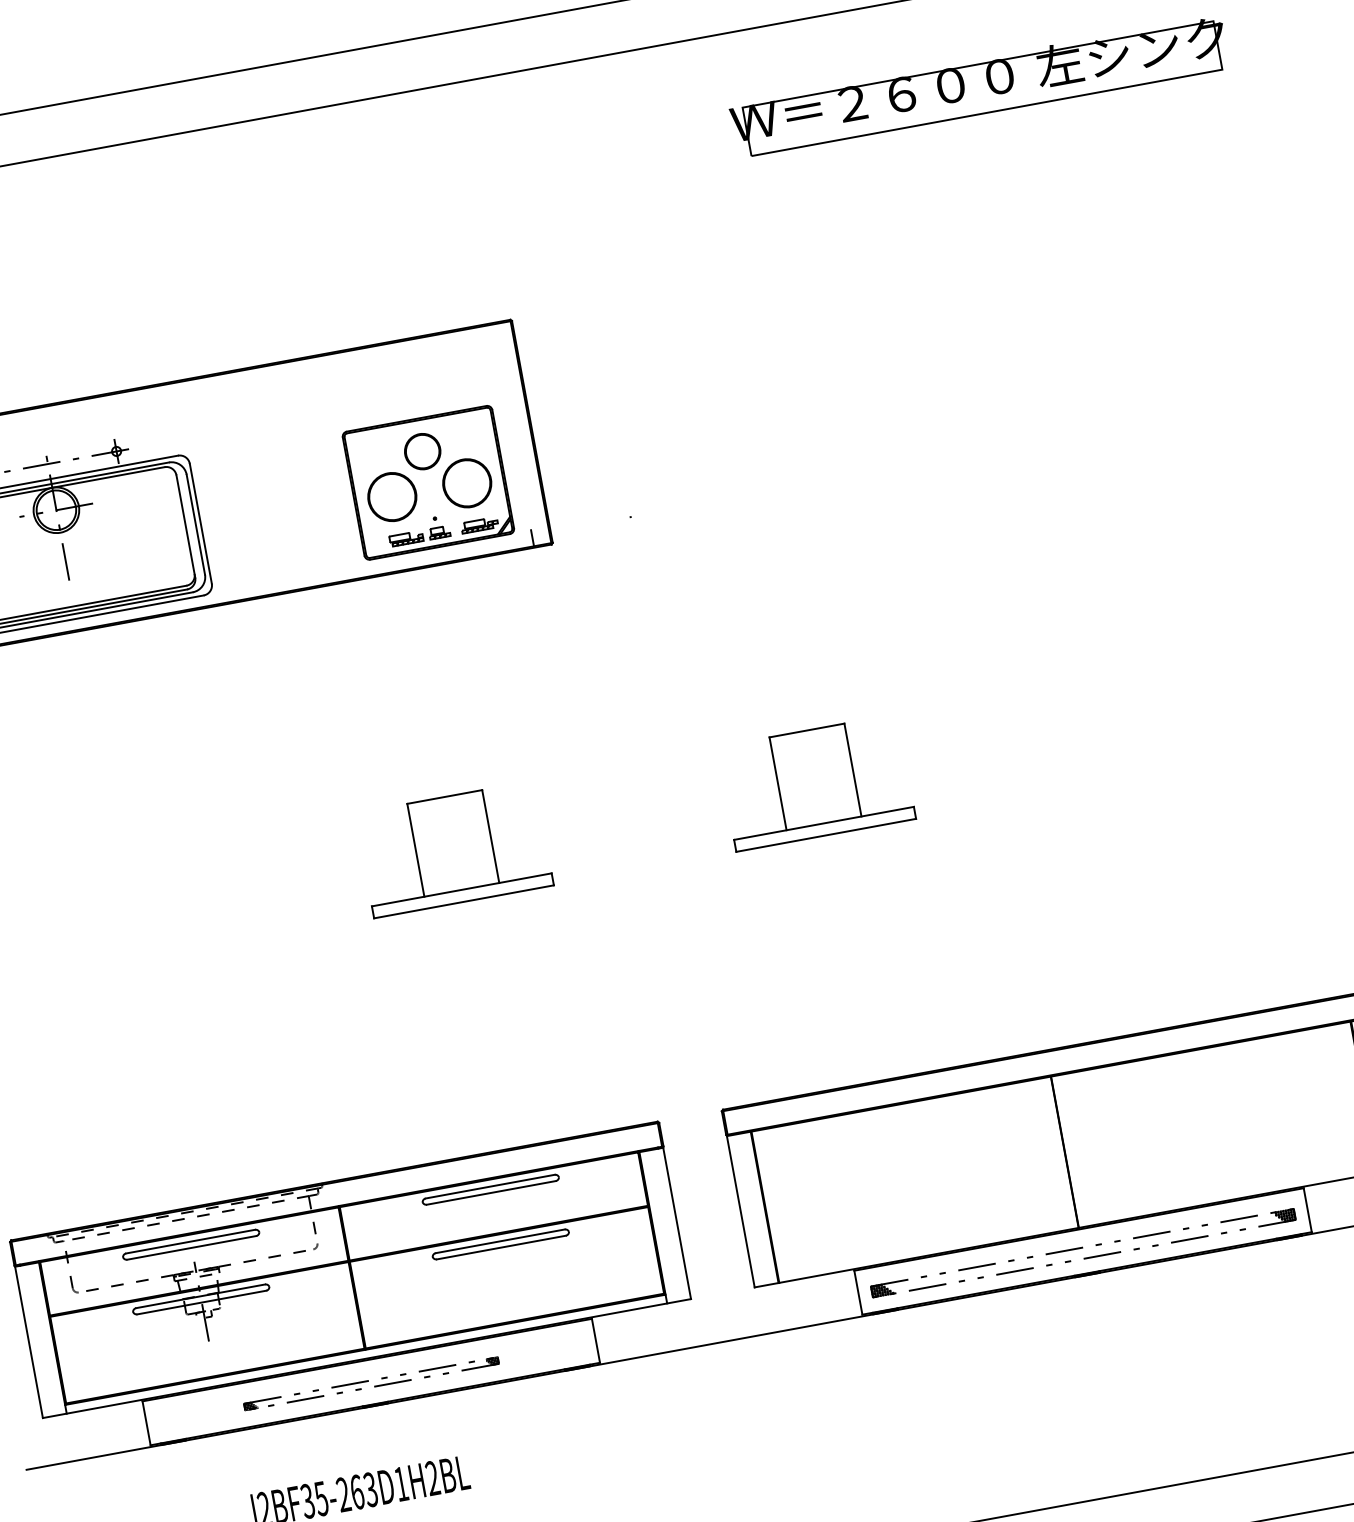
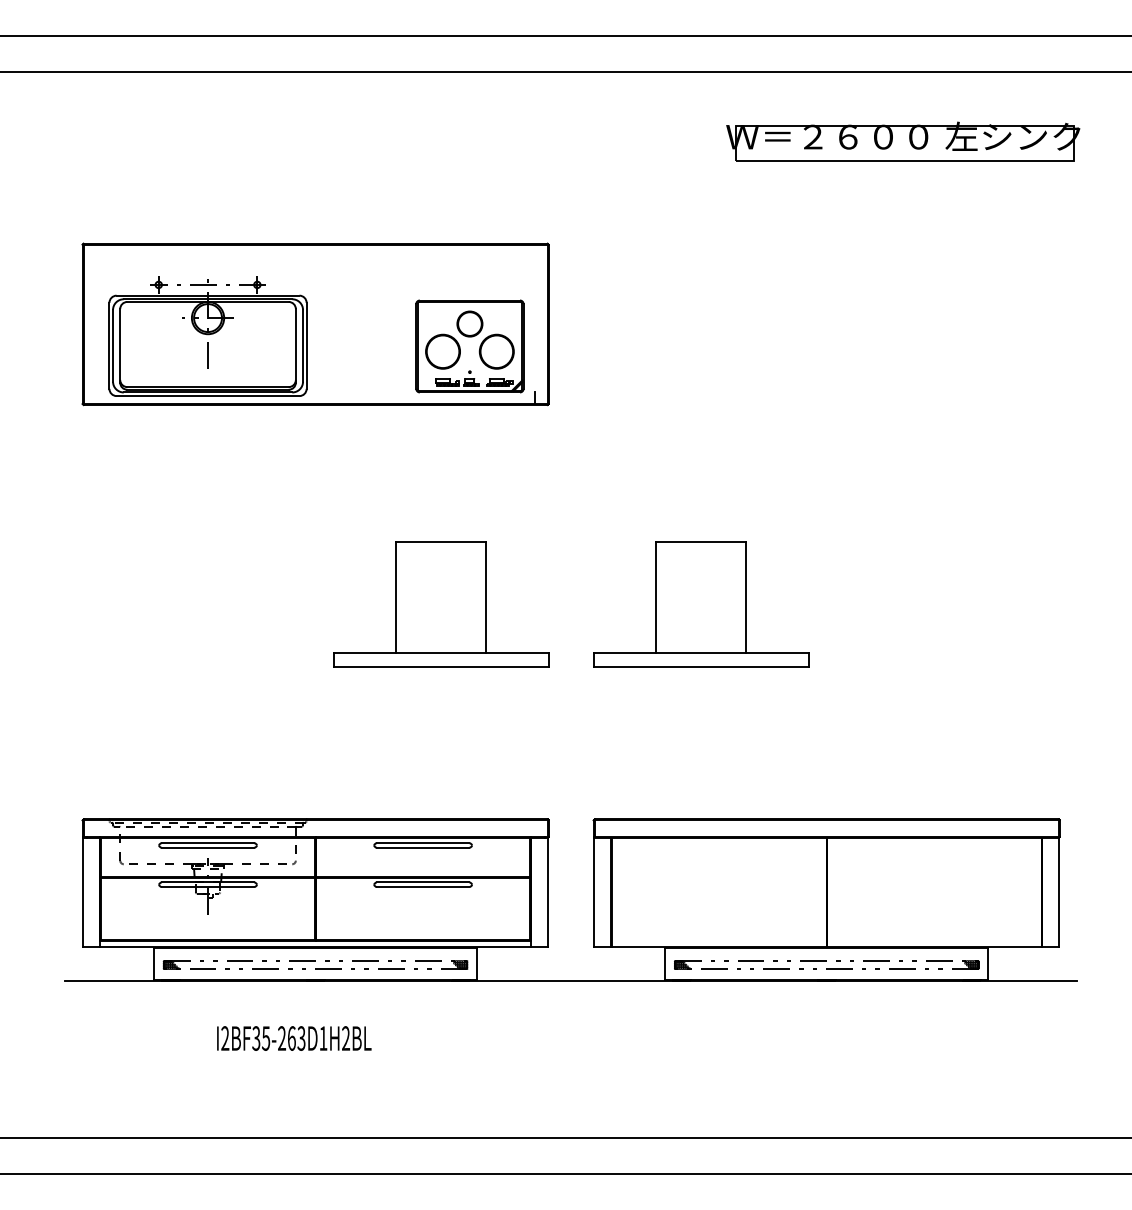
part: (816, 783) -> (701, 604), size x1.67
part: (454, 849) -> (441, 604), size x1.67
part: (371, 1383) -> (315, 964), size x1.67

